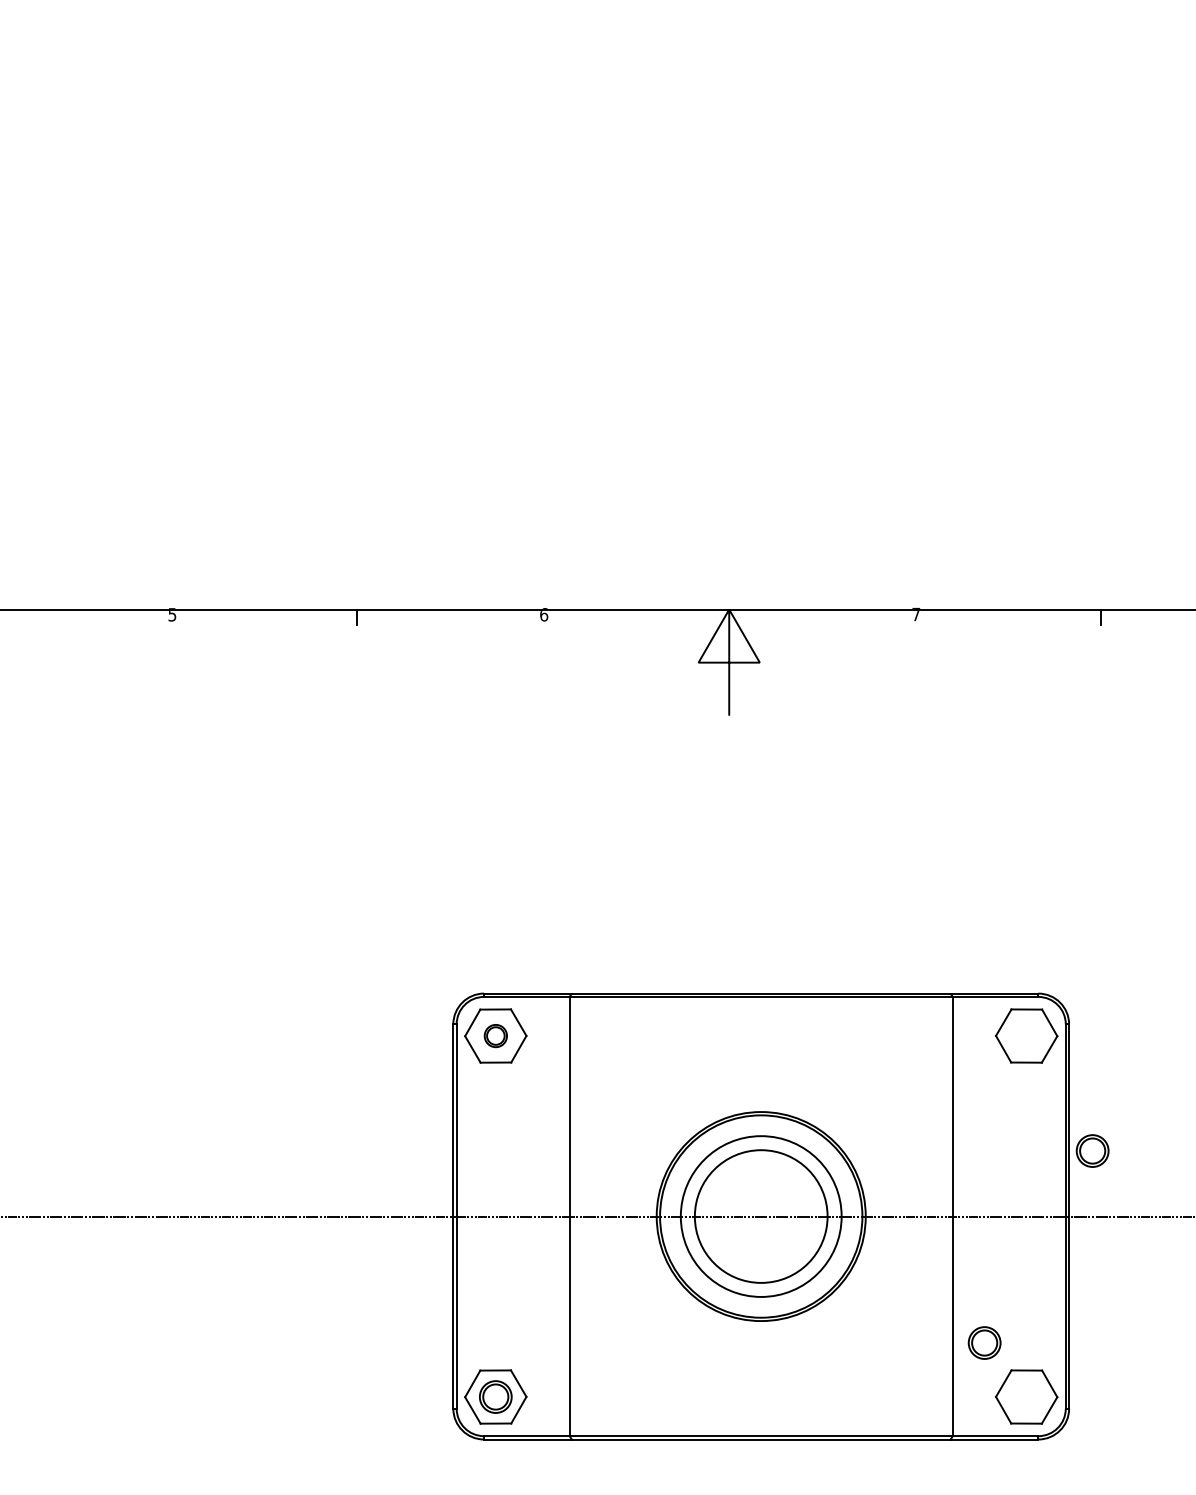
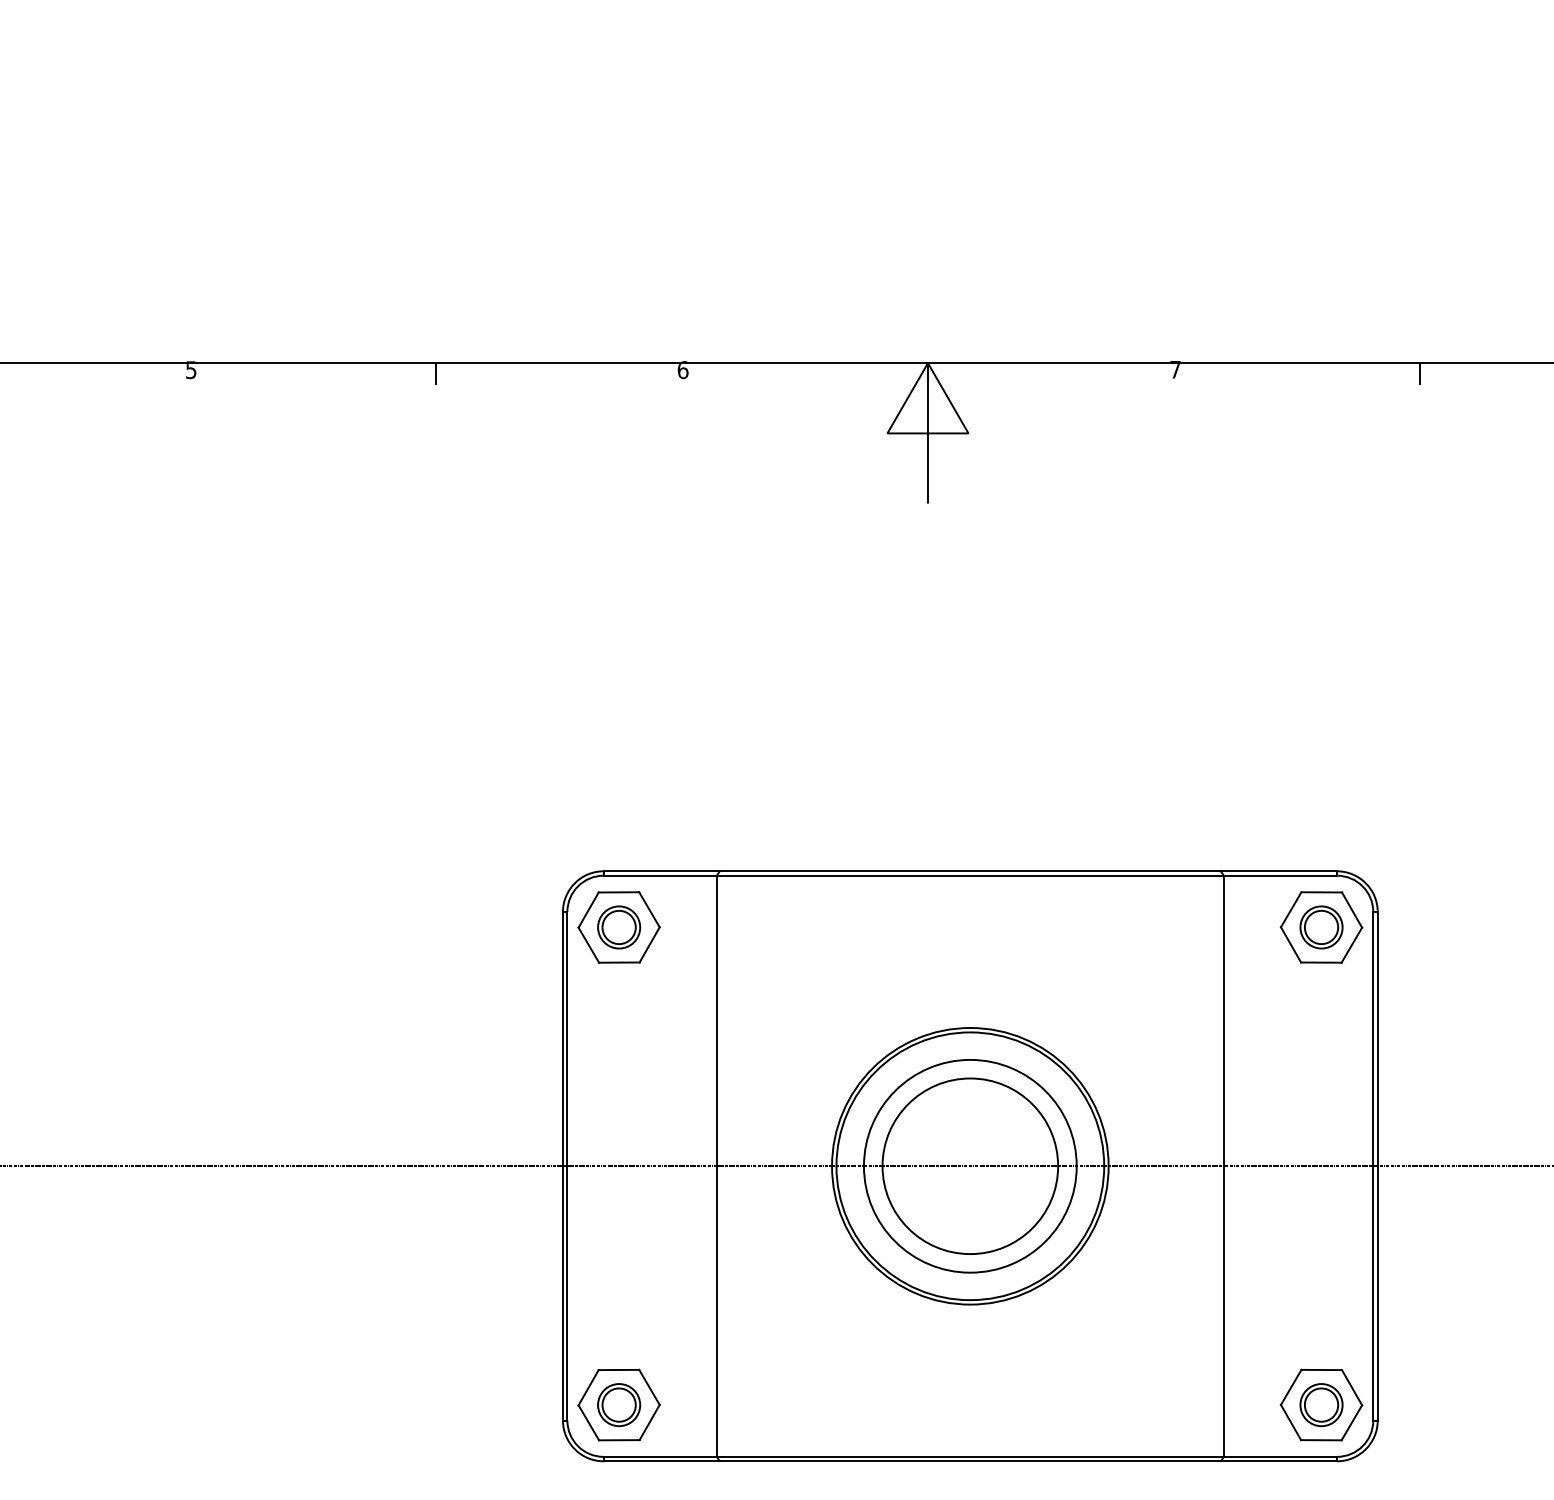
part: (495, 1035) -> (618, 926), size x1.43
part: (1092, 1150) -> (1321, 926), moved
part: (984, 1342) -> (1321, 1404), moved

